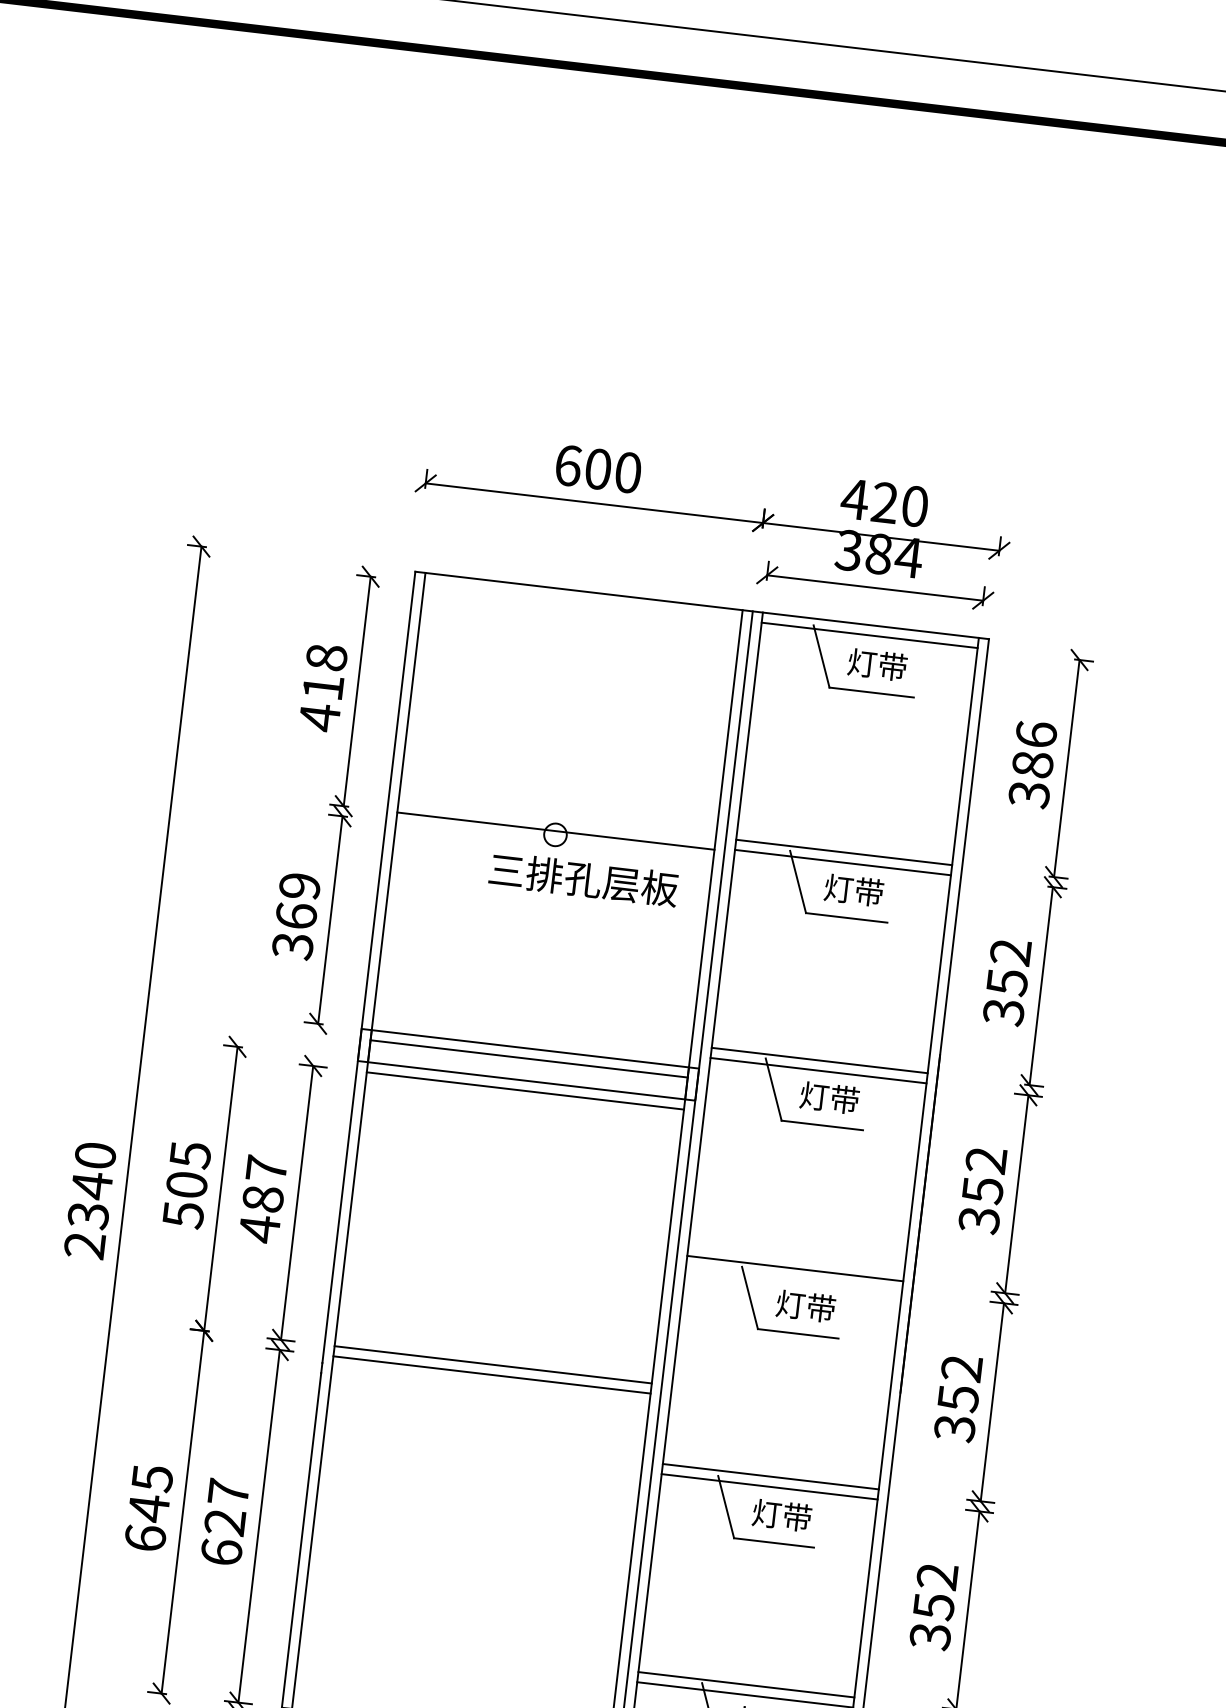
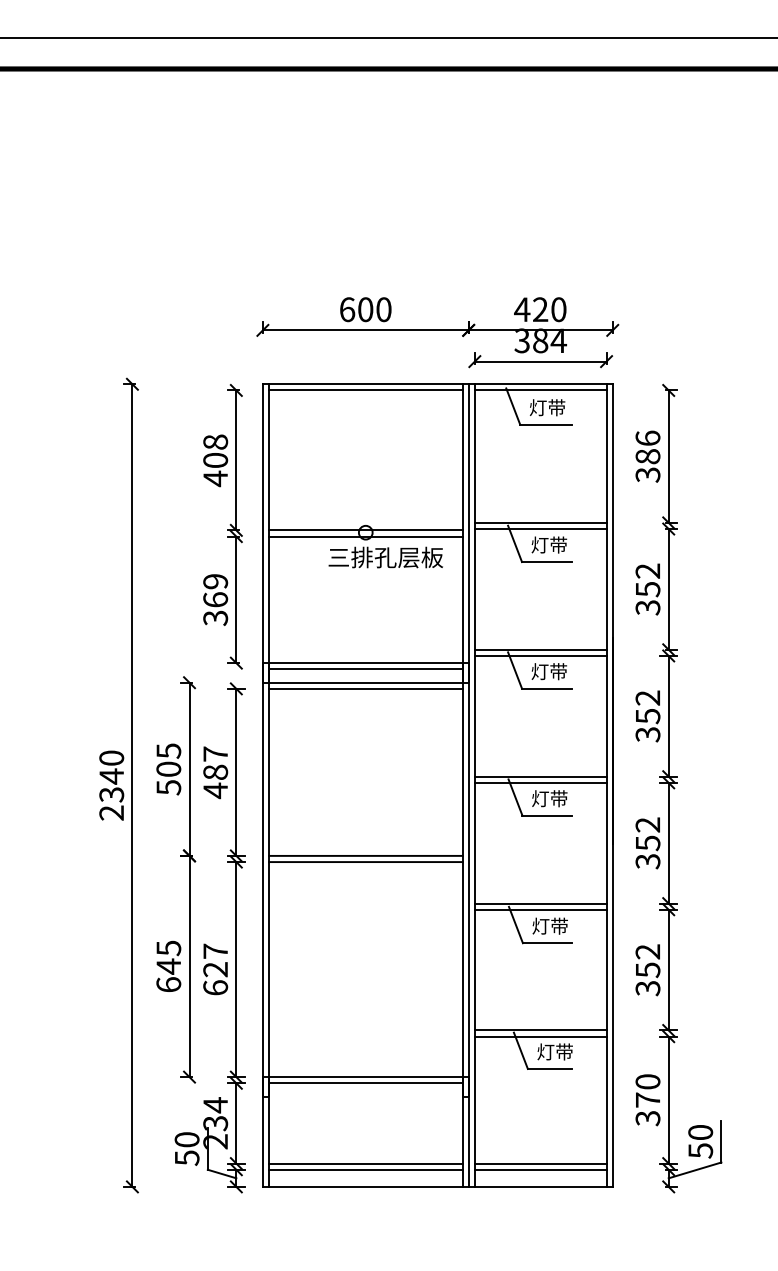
line: (582, 601) -> (365, 390), added
text: (322, 687) -> (215, 460), 418 -> 408
line: (554, 841) -> (365, 536), added
line: (793, 1278) -> (540, 782), added

